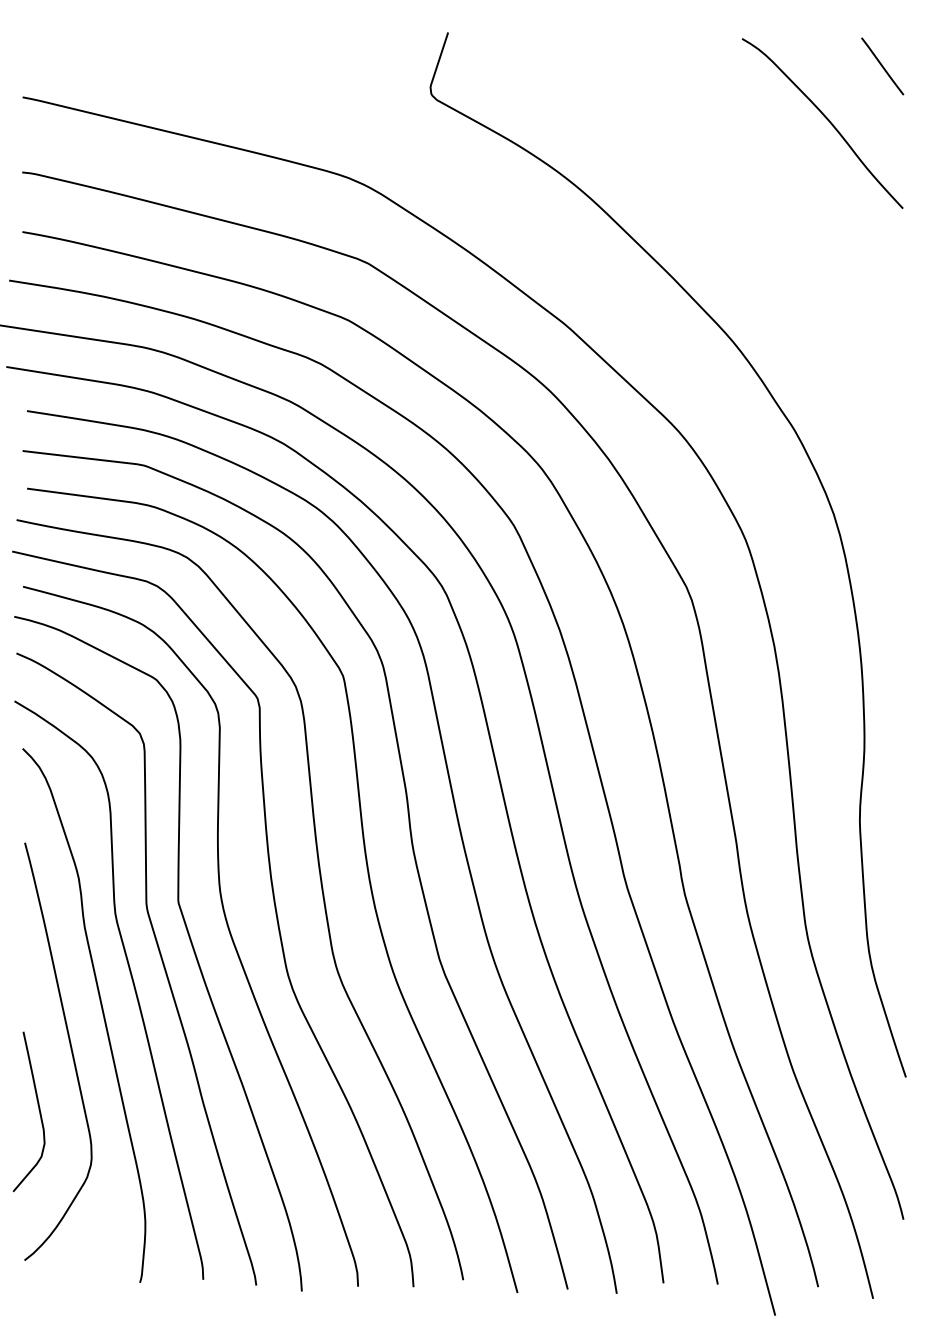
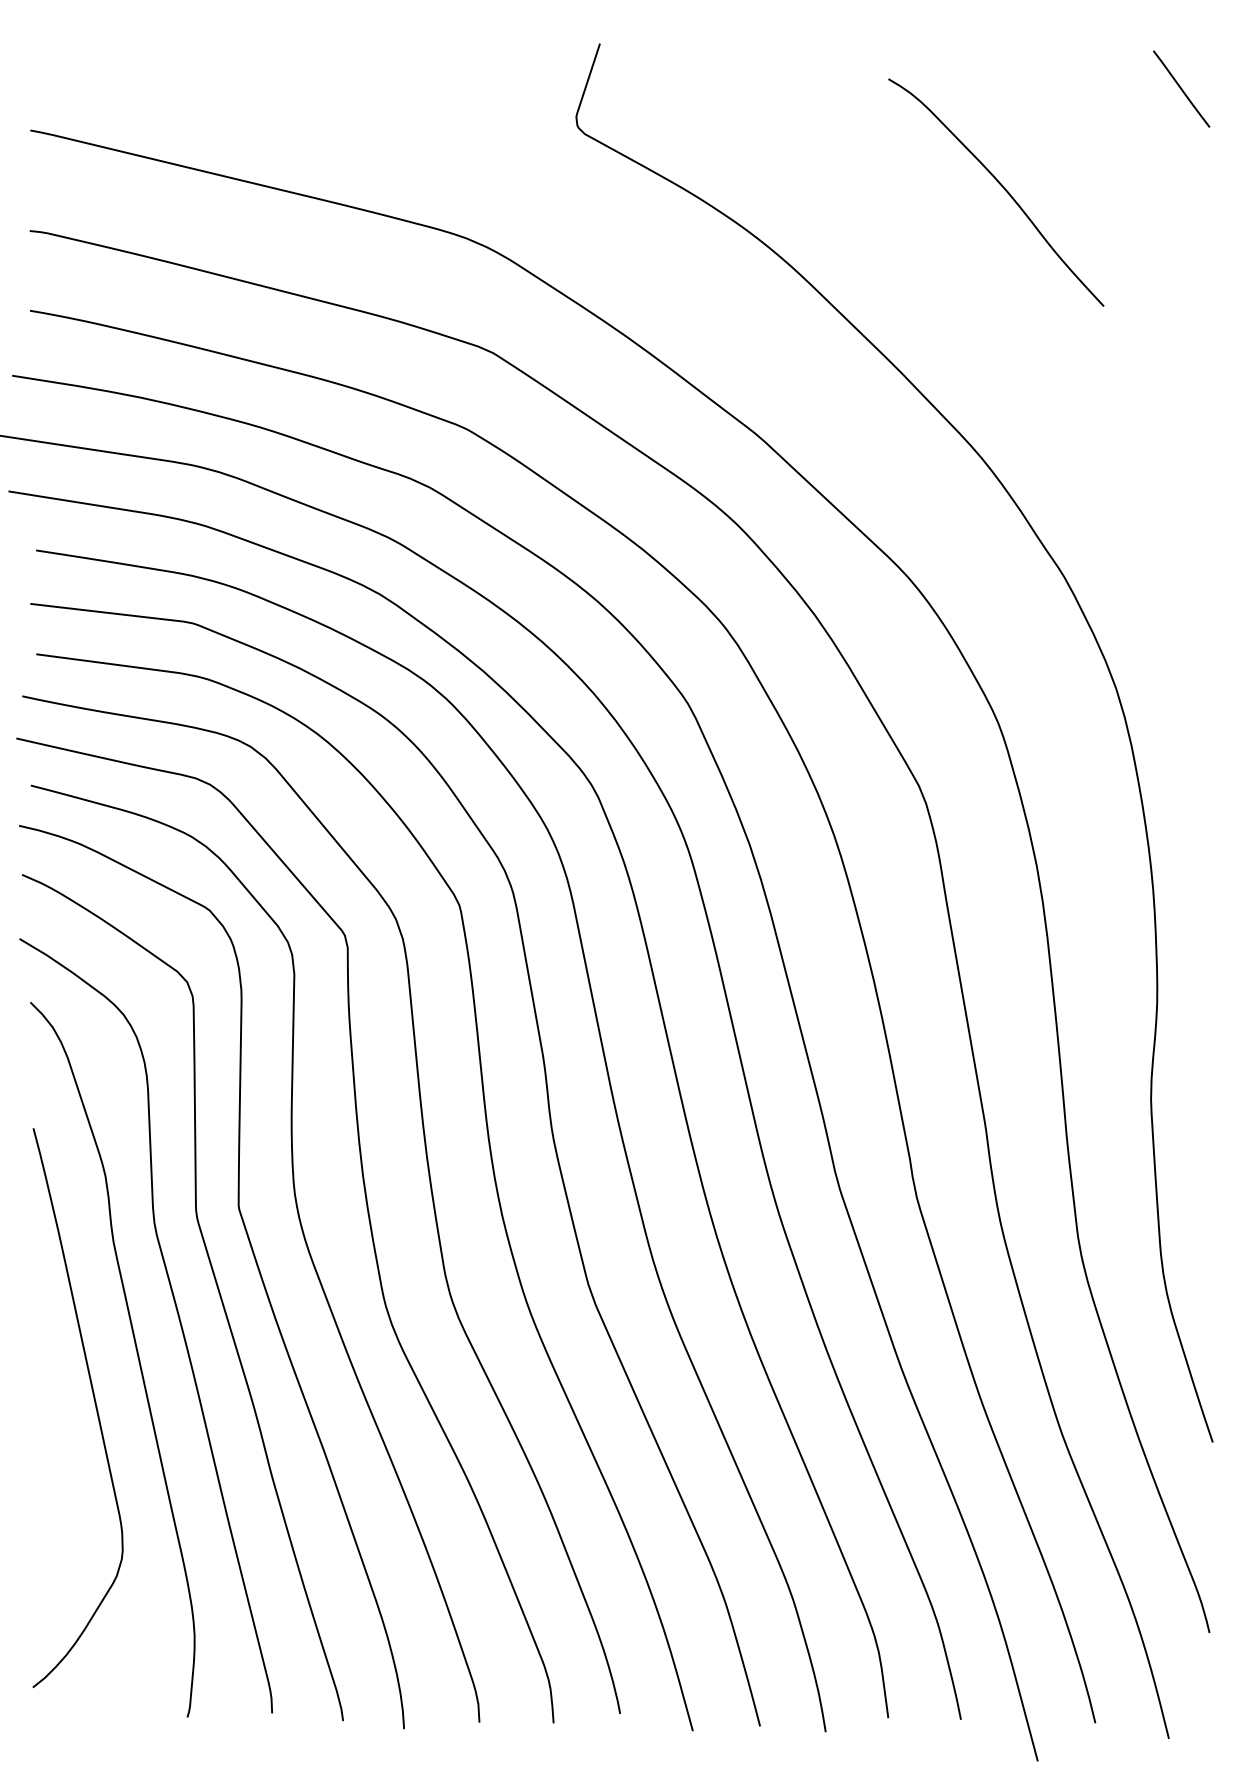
curve: (826, 119) -> (1001, 186), moved
curve: (38, 1108) -> (51, 1483), removed

